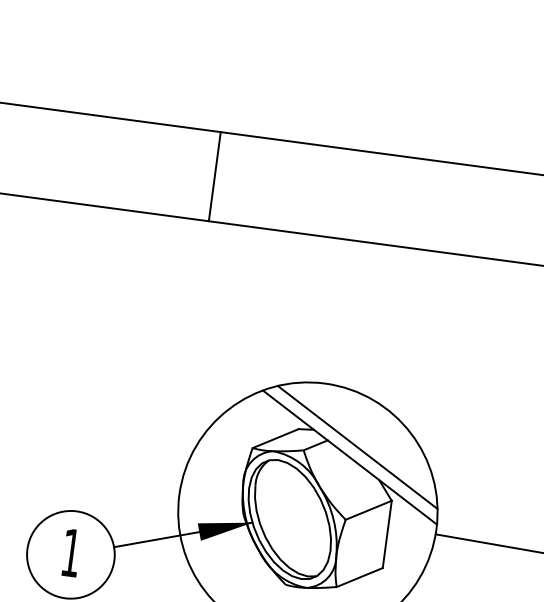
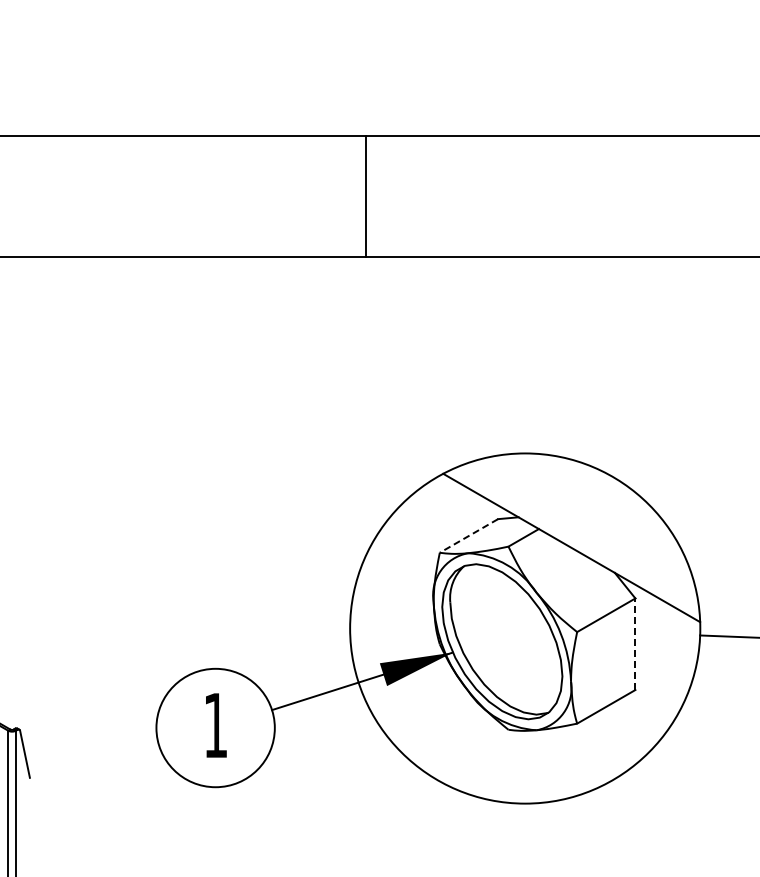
line: (214, 176) -> (365, 195), moved
line: (275, 438) -> (468, 535), solid -> dashed
line: (357, 447) -> (580, 533), removed
line: (387, 534) -> (635, 644), solid -> dashed

